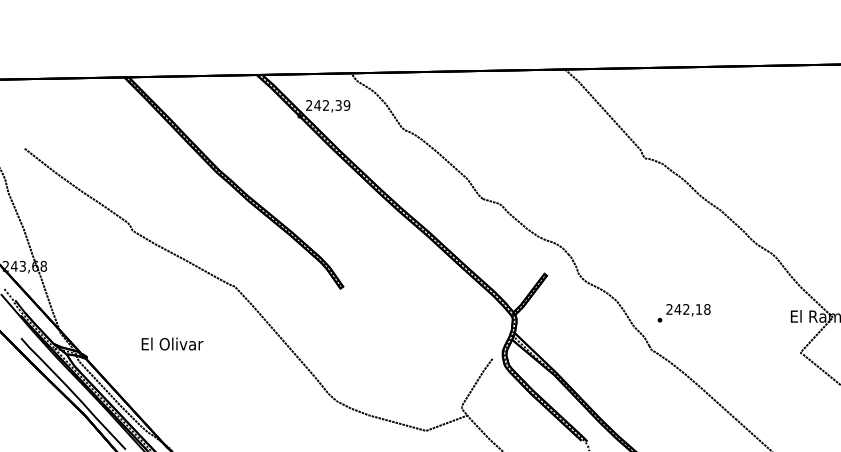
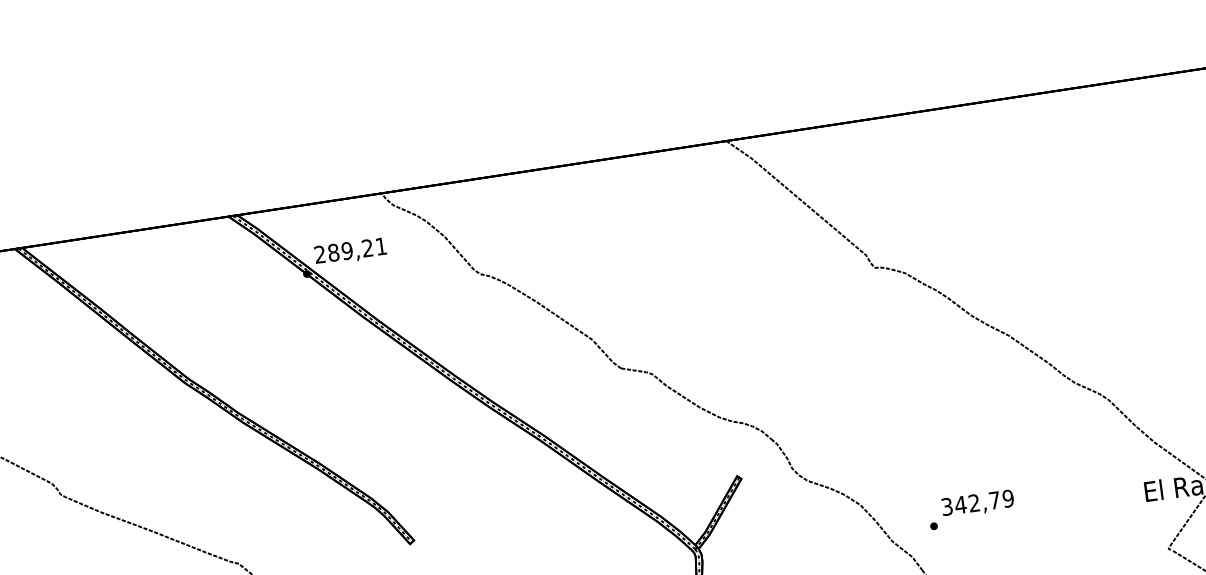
text: (332, 105) -> (357, 249), 242,39 -> 289,21
text: (688, 309) -> (977, 502), 242,18 -> 342,79

